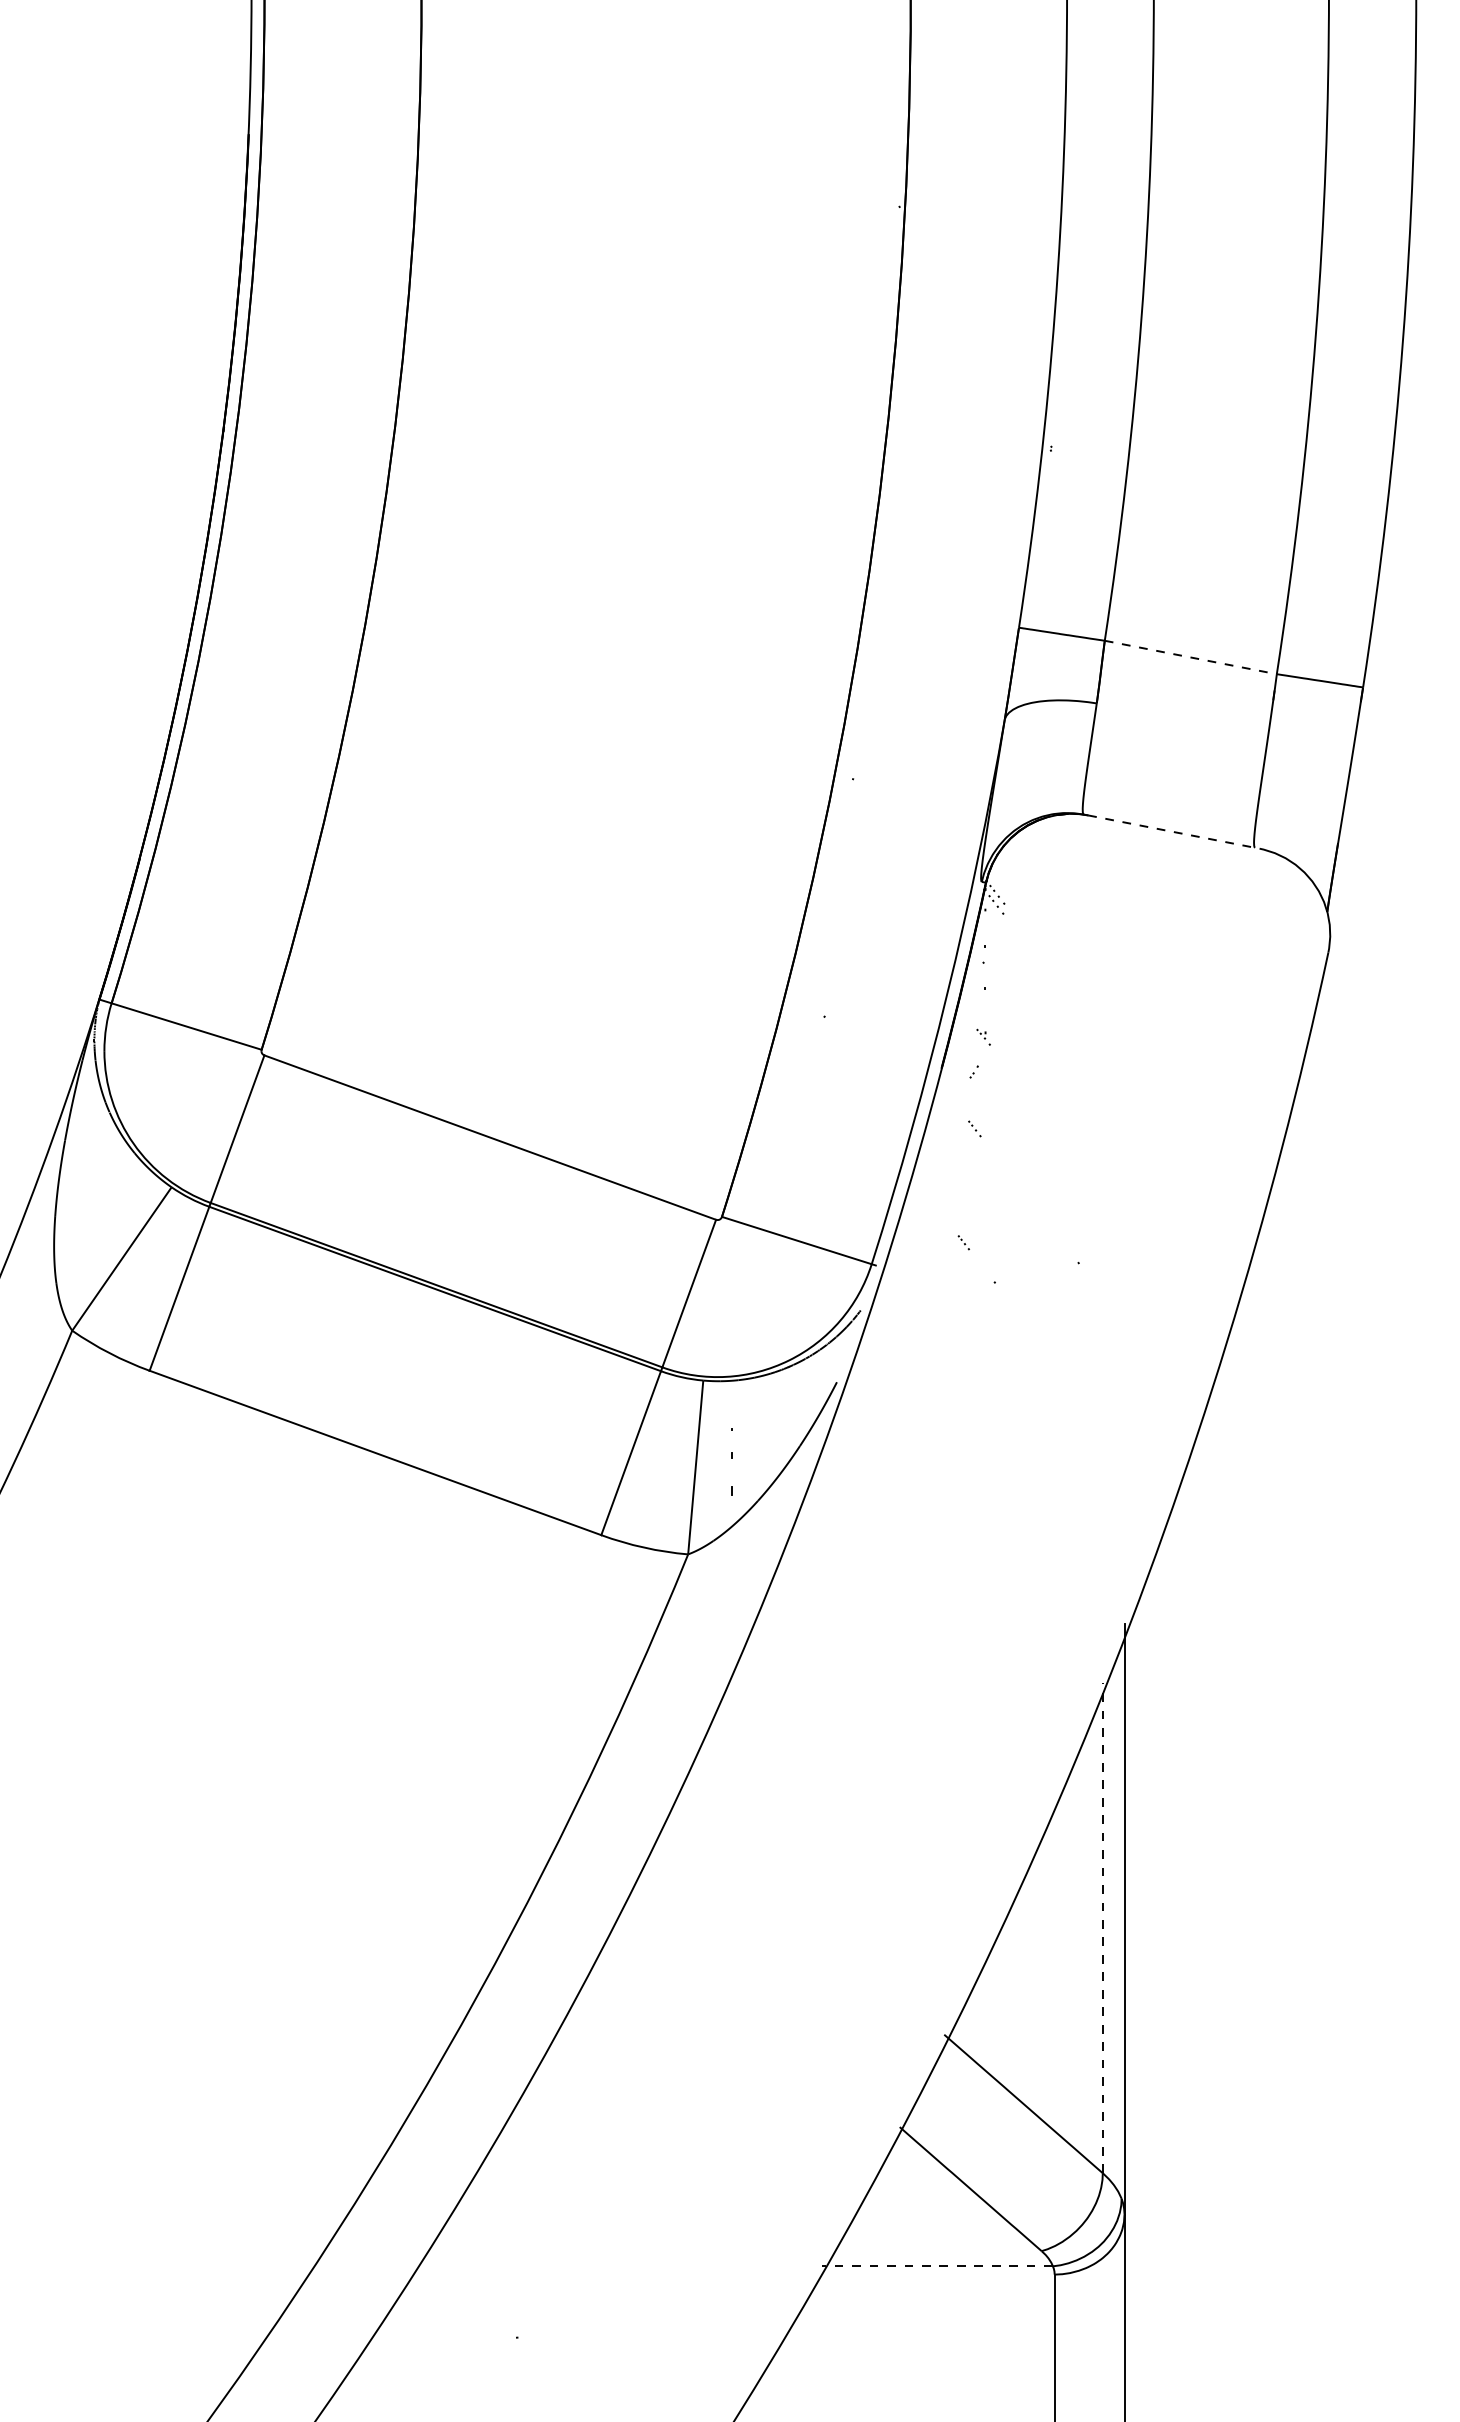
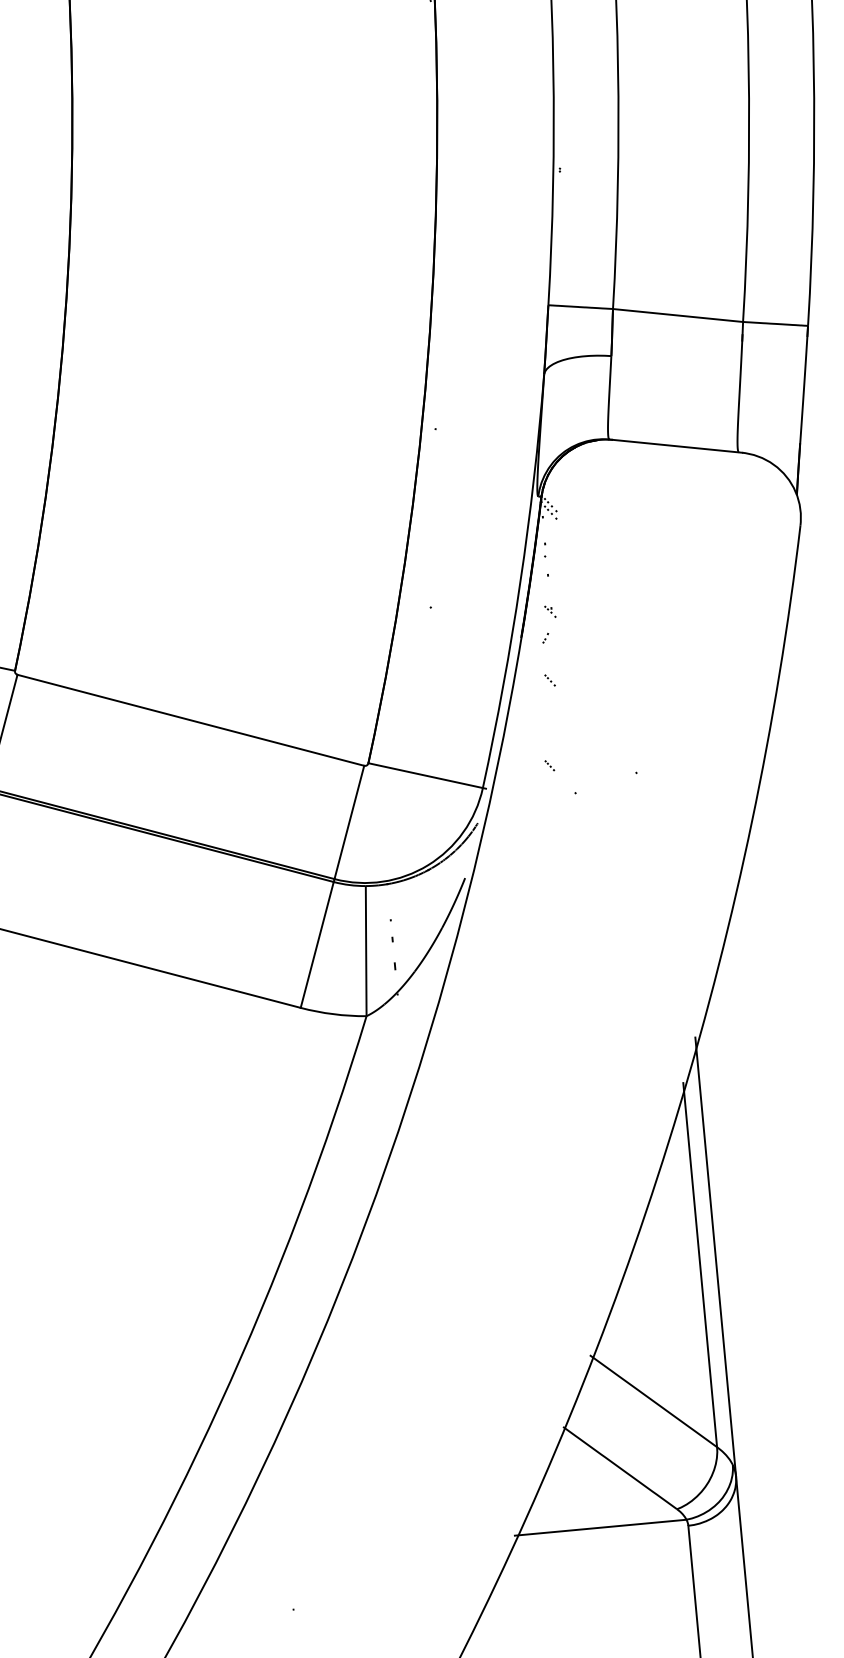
line: (1190, 657) -> (677, 315), dashed -> solid
line: (1174, 832) -> (677, 446), dashed -> solid
line: (1102, 1927) -> (699, 1264), dashed -> solid
line: (937, 2266) -> (600, 1527), dashed -> solid

